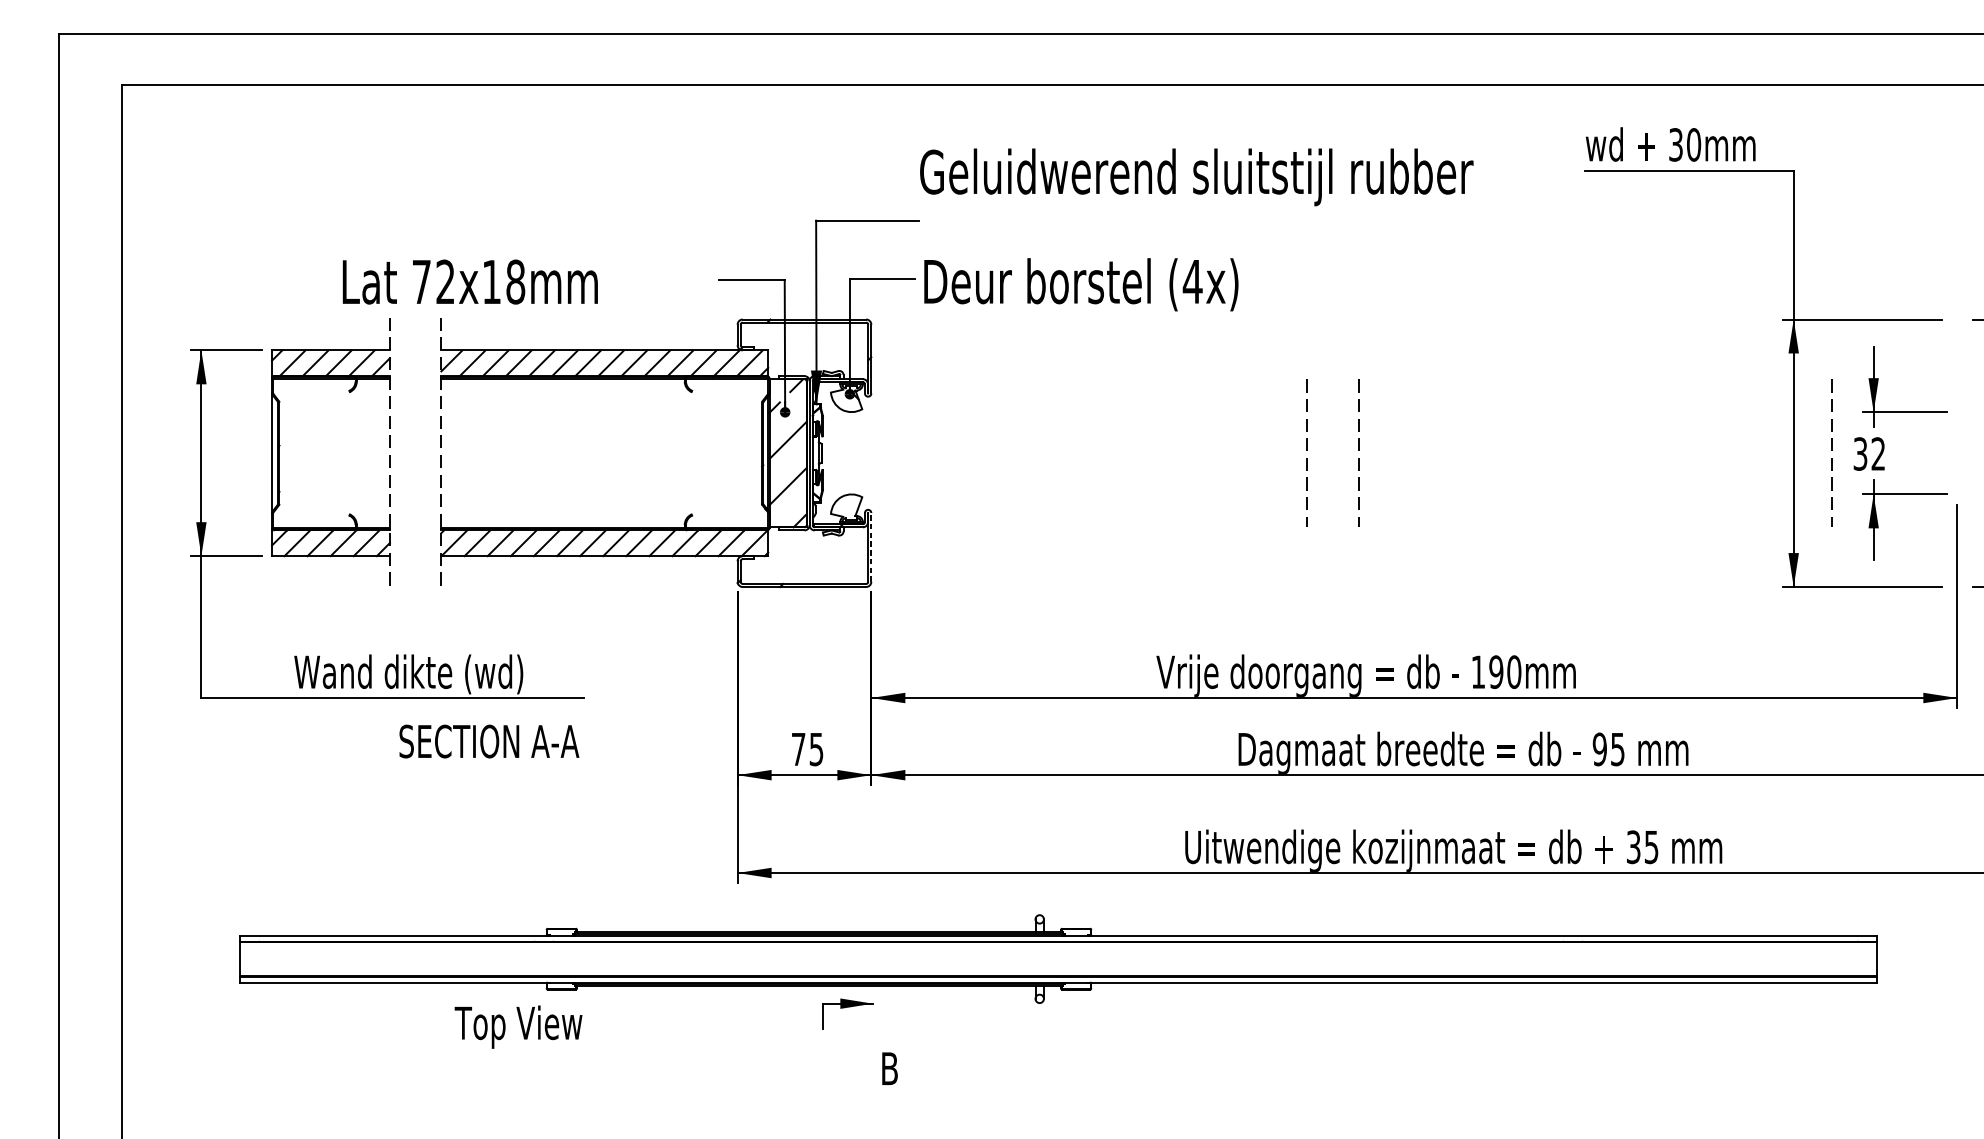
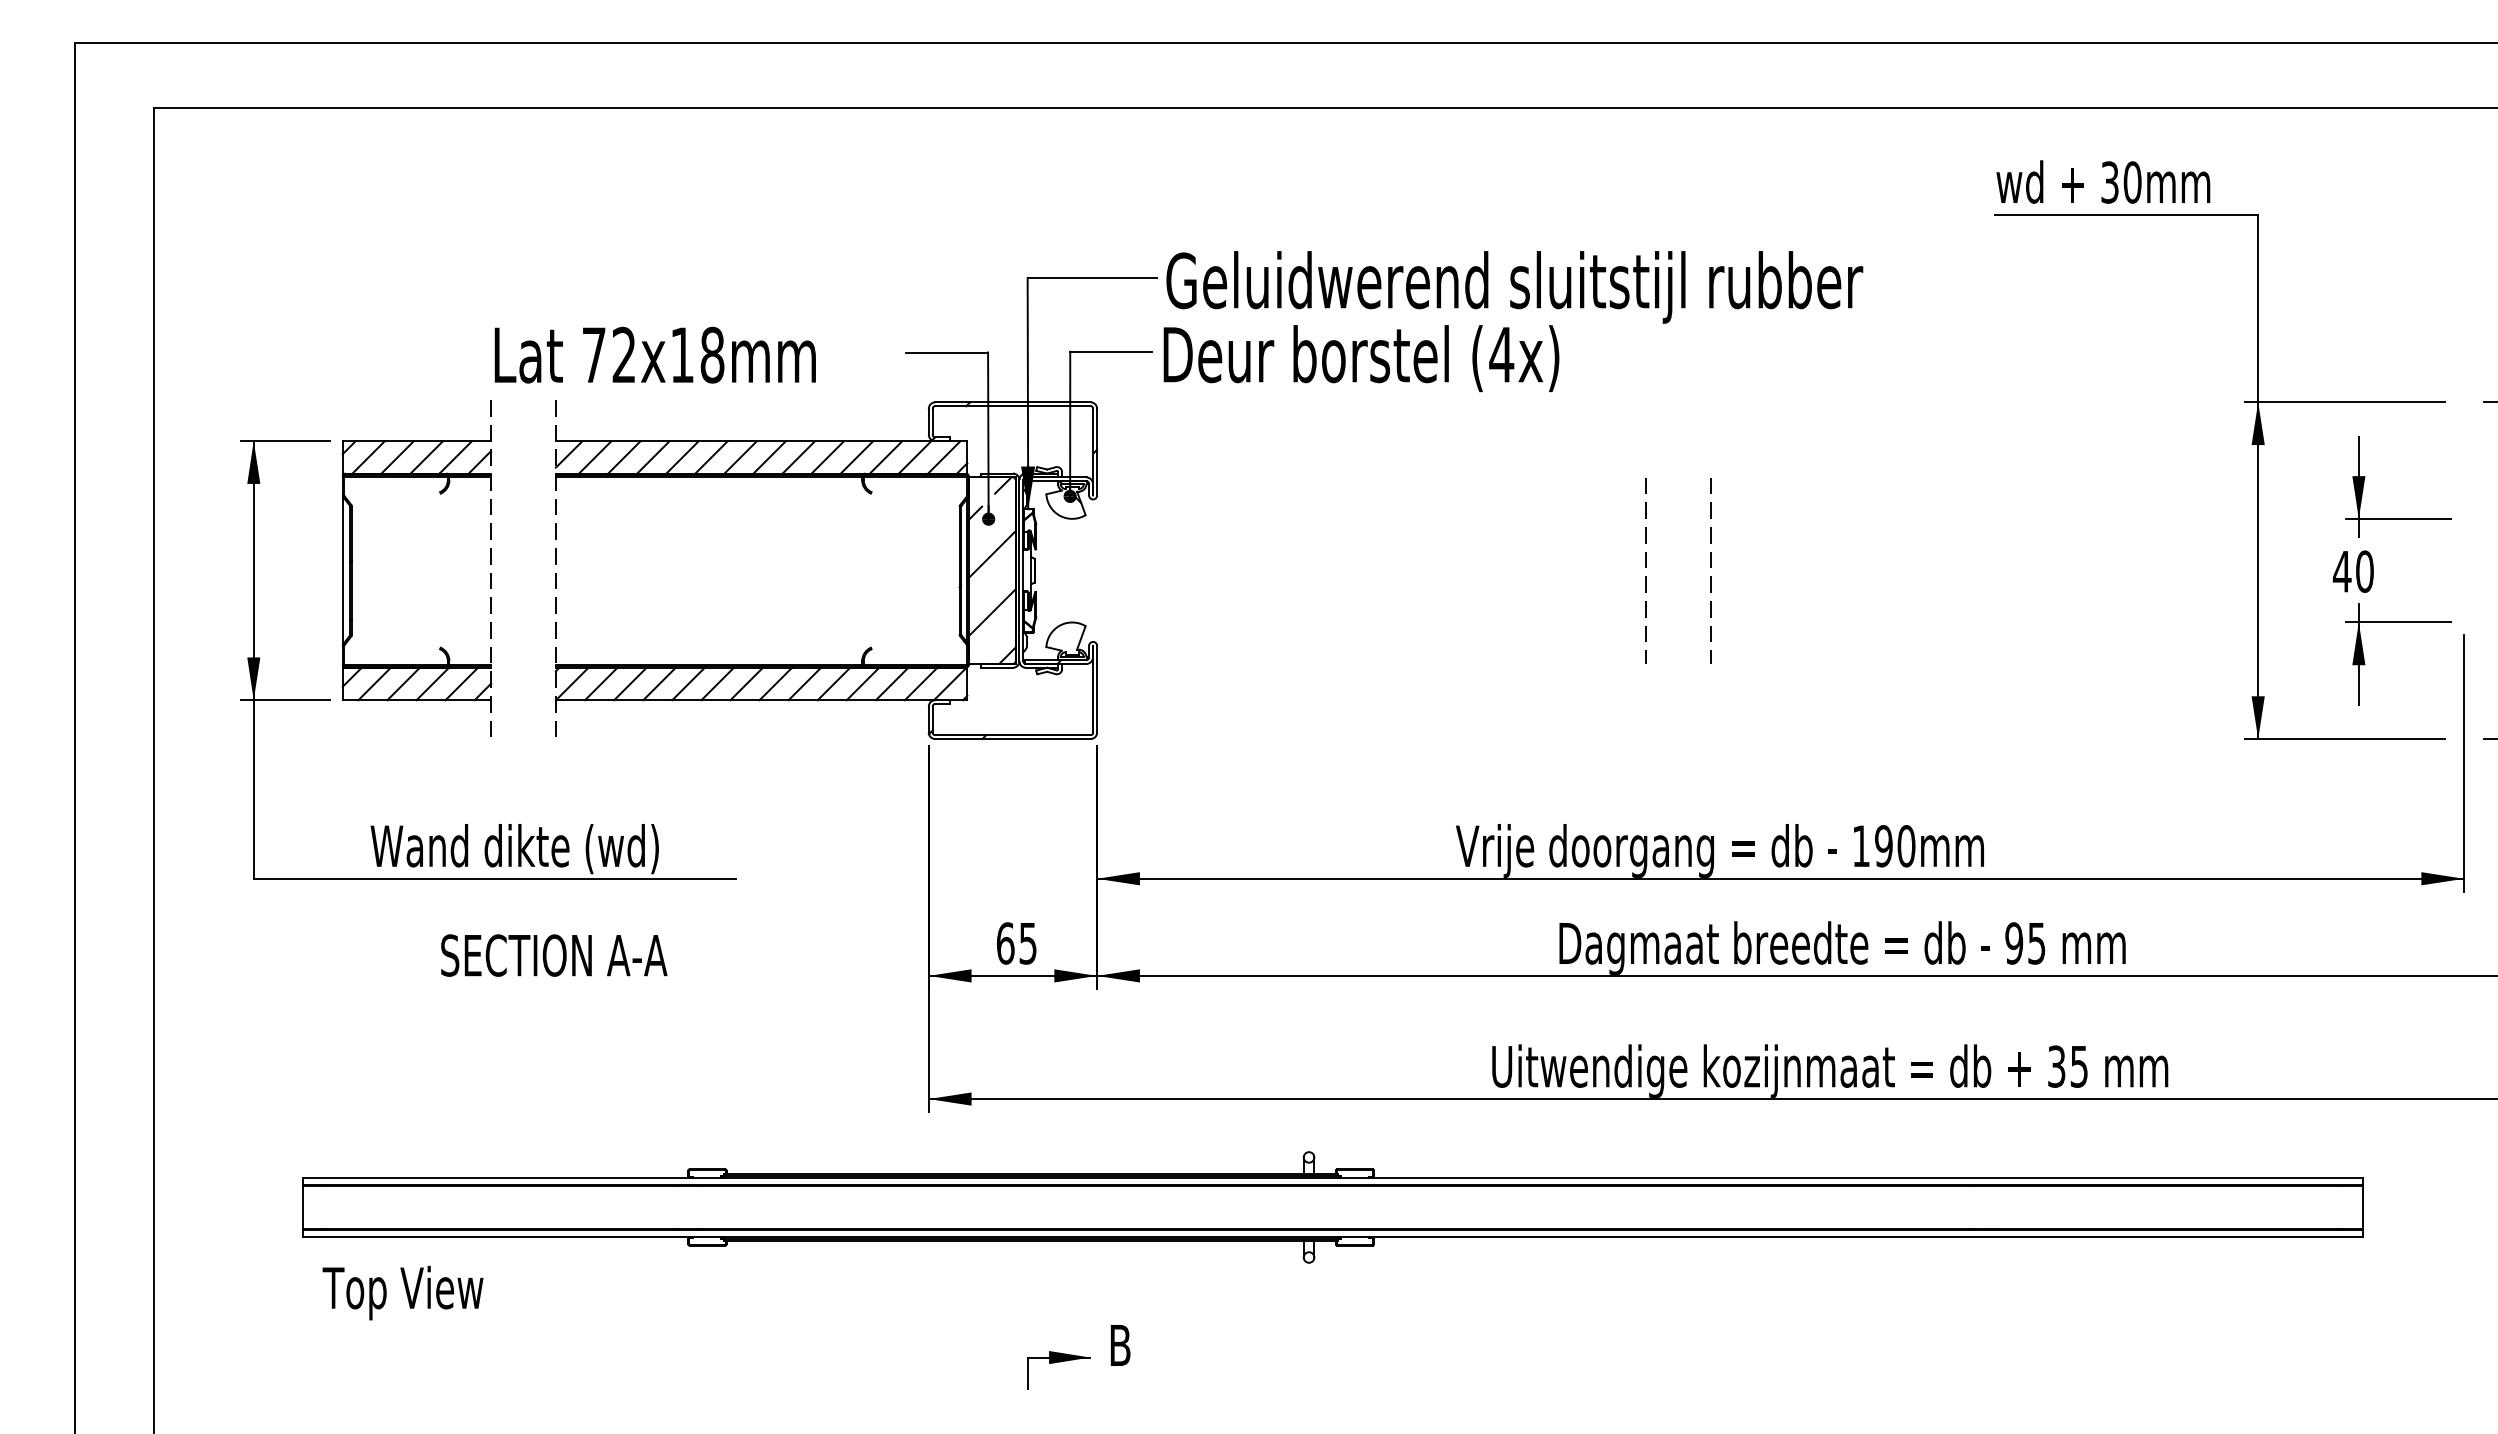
text: (1196, 177) -> (1514, 287), moved
text: (469, 281) -> (654, 354), moved
line: (1831, 450) -> (2305, 567), removed
text: (1868, 453) -> (2352, 571), 32 -> 40
line: (871, 546) -> (1097, 688), dashed -> solid
text: (489, 741) -> (554, 955), moved
text: (798, 749) -> (1005, 943), 75 -> 65
part: (847, 1007) -> (1058, 1362), moved
text: (518, 1026) -> (402, 1292), moved

